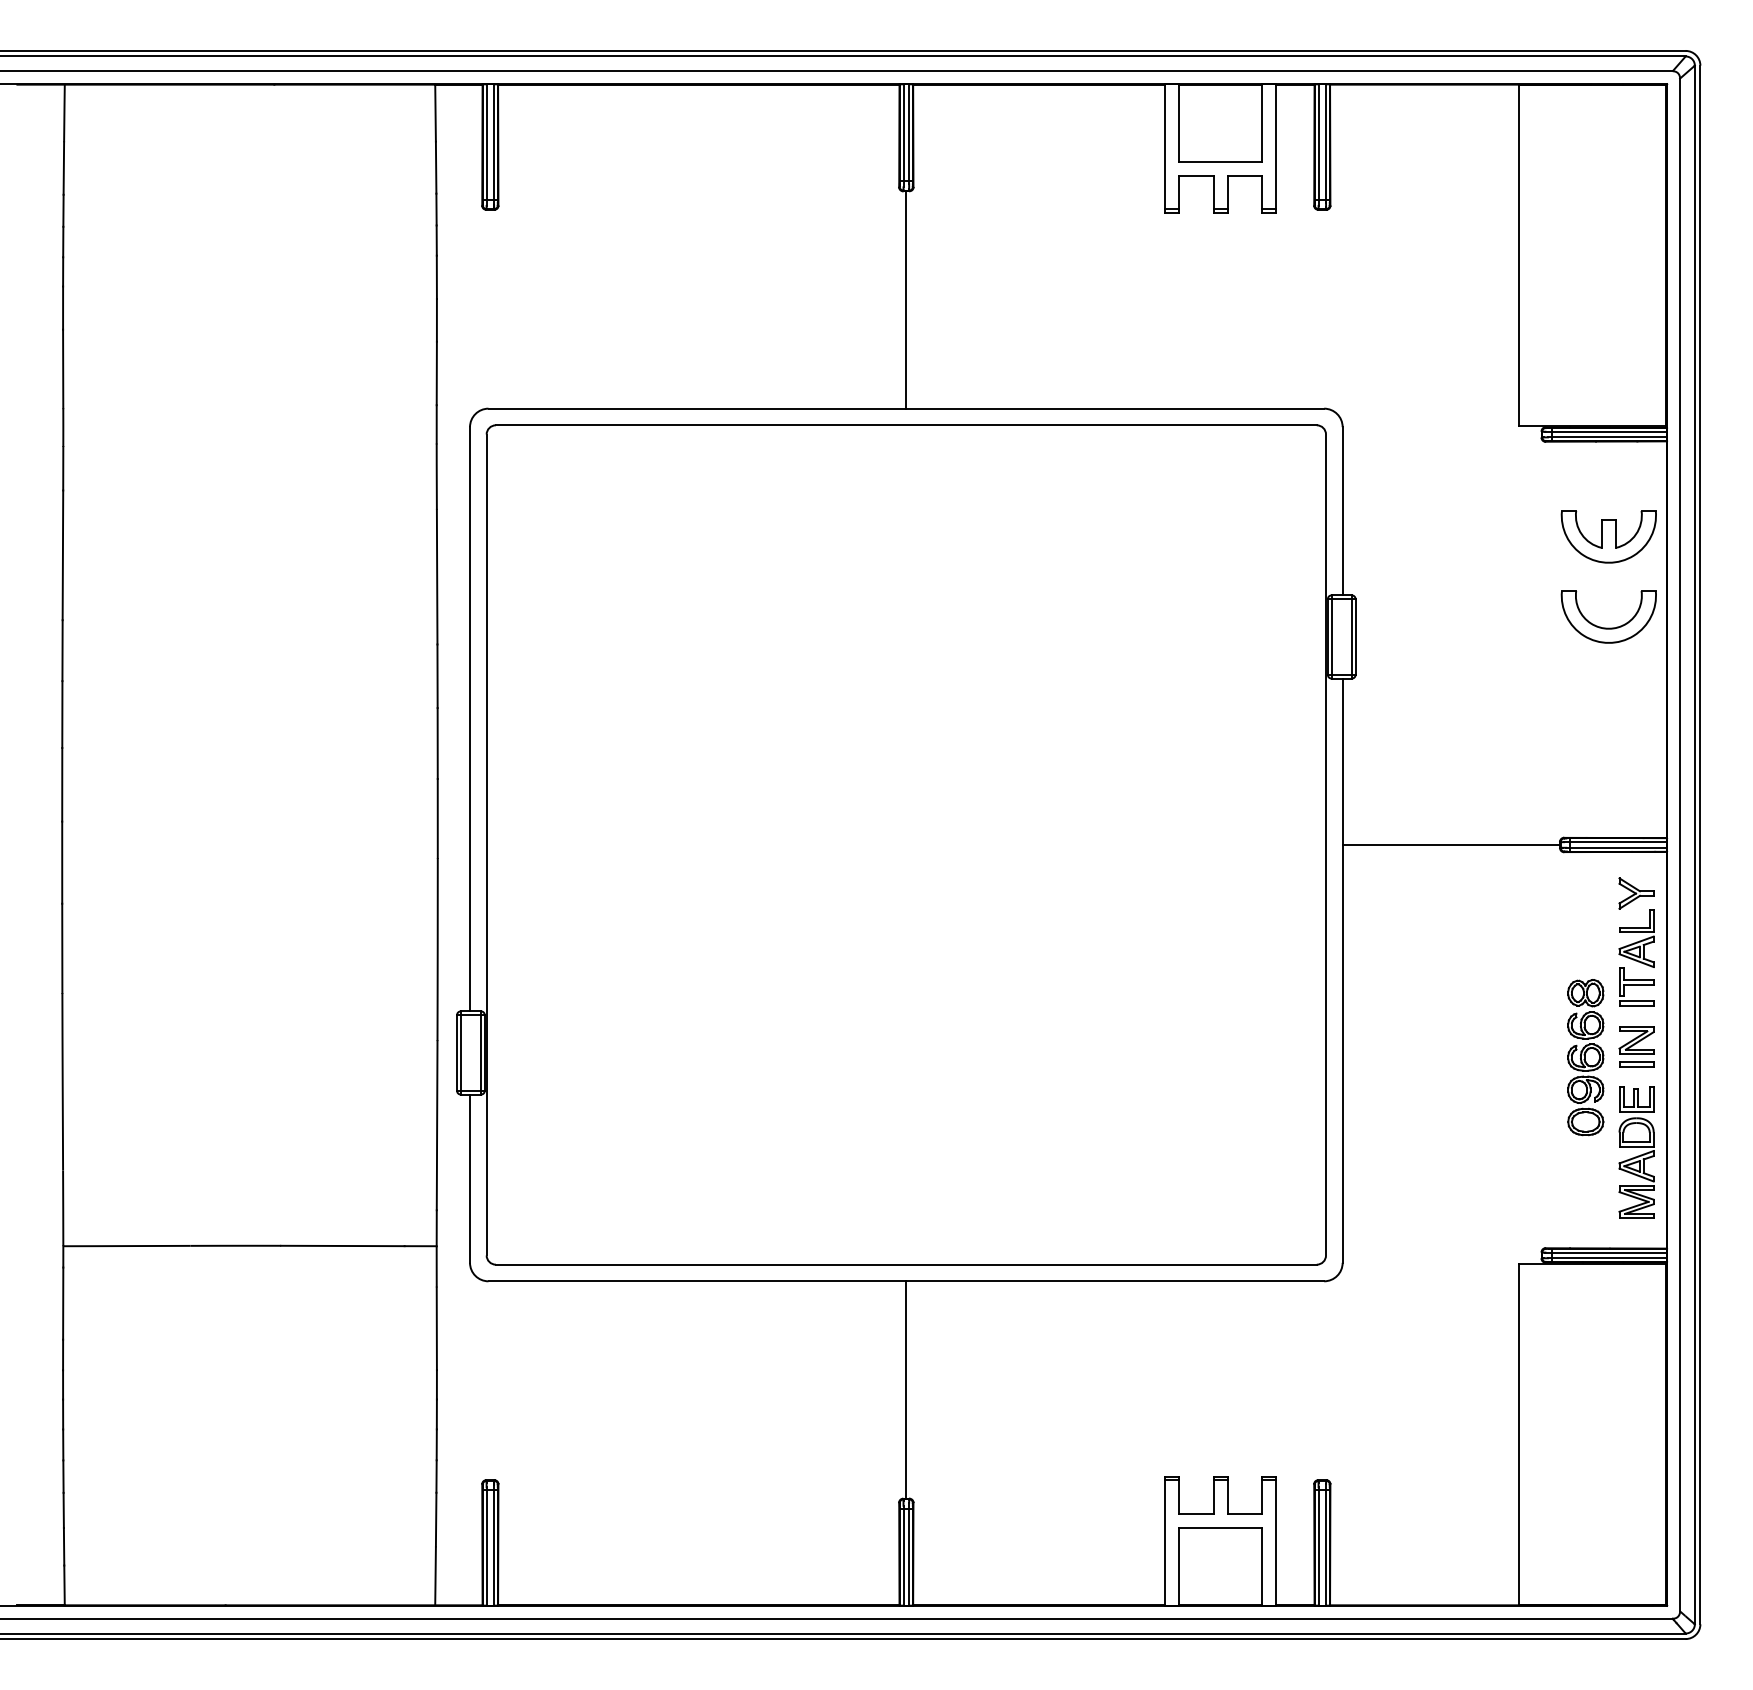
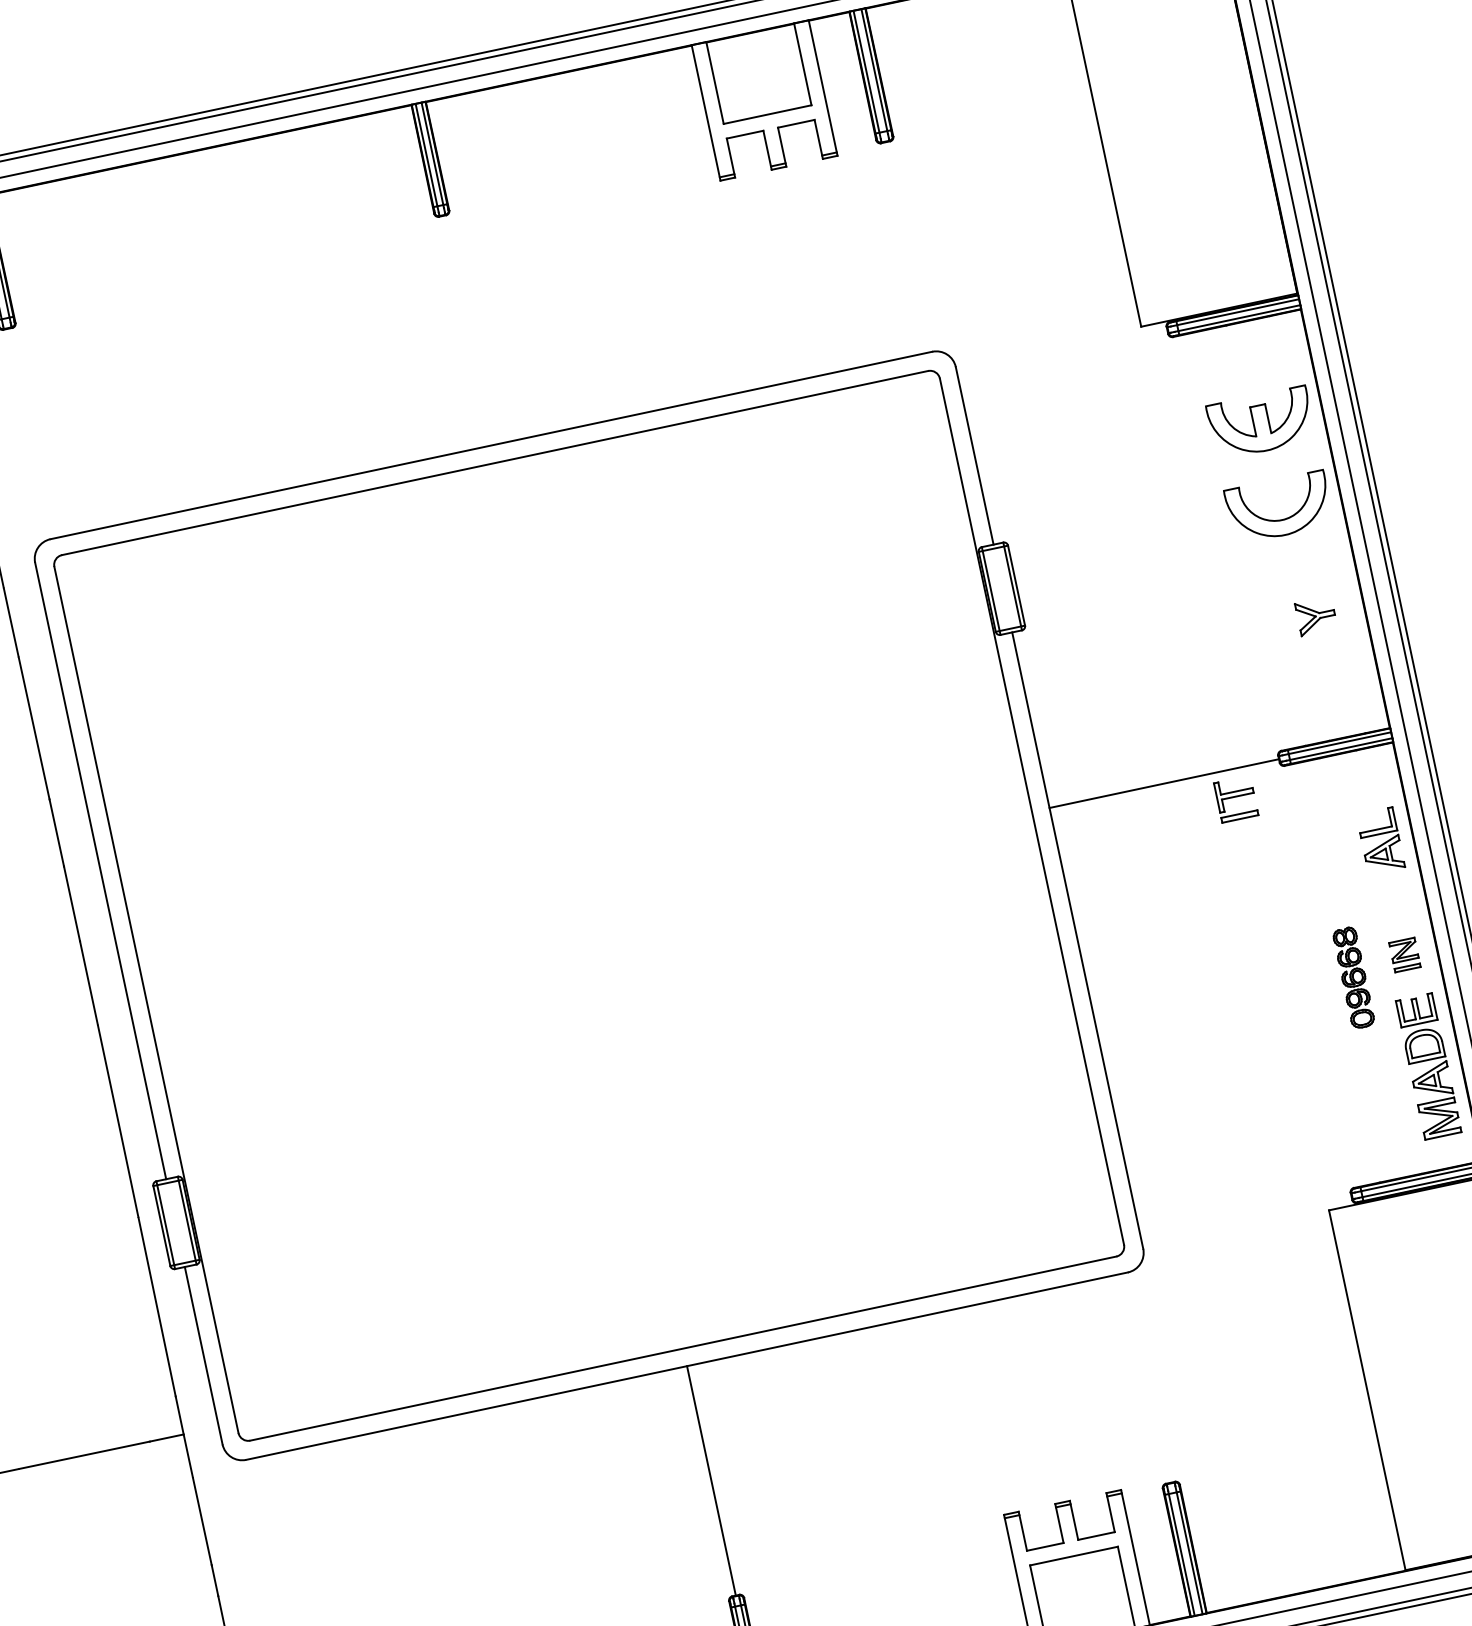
line: (906, 299) -> (467, 330), removed
part: (1636, 893) -> (1316, 616), moved
part: (1636, 986) -> (1235, 798), moved
part: (1636, 1046) -> (1404, 954), size x0.7
part: (1585, 1057) -> (1353, 977), size x0.6

